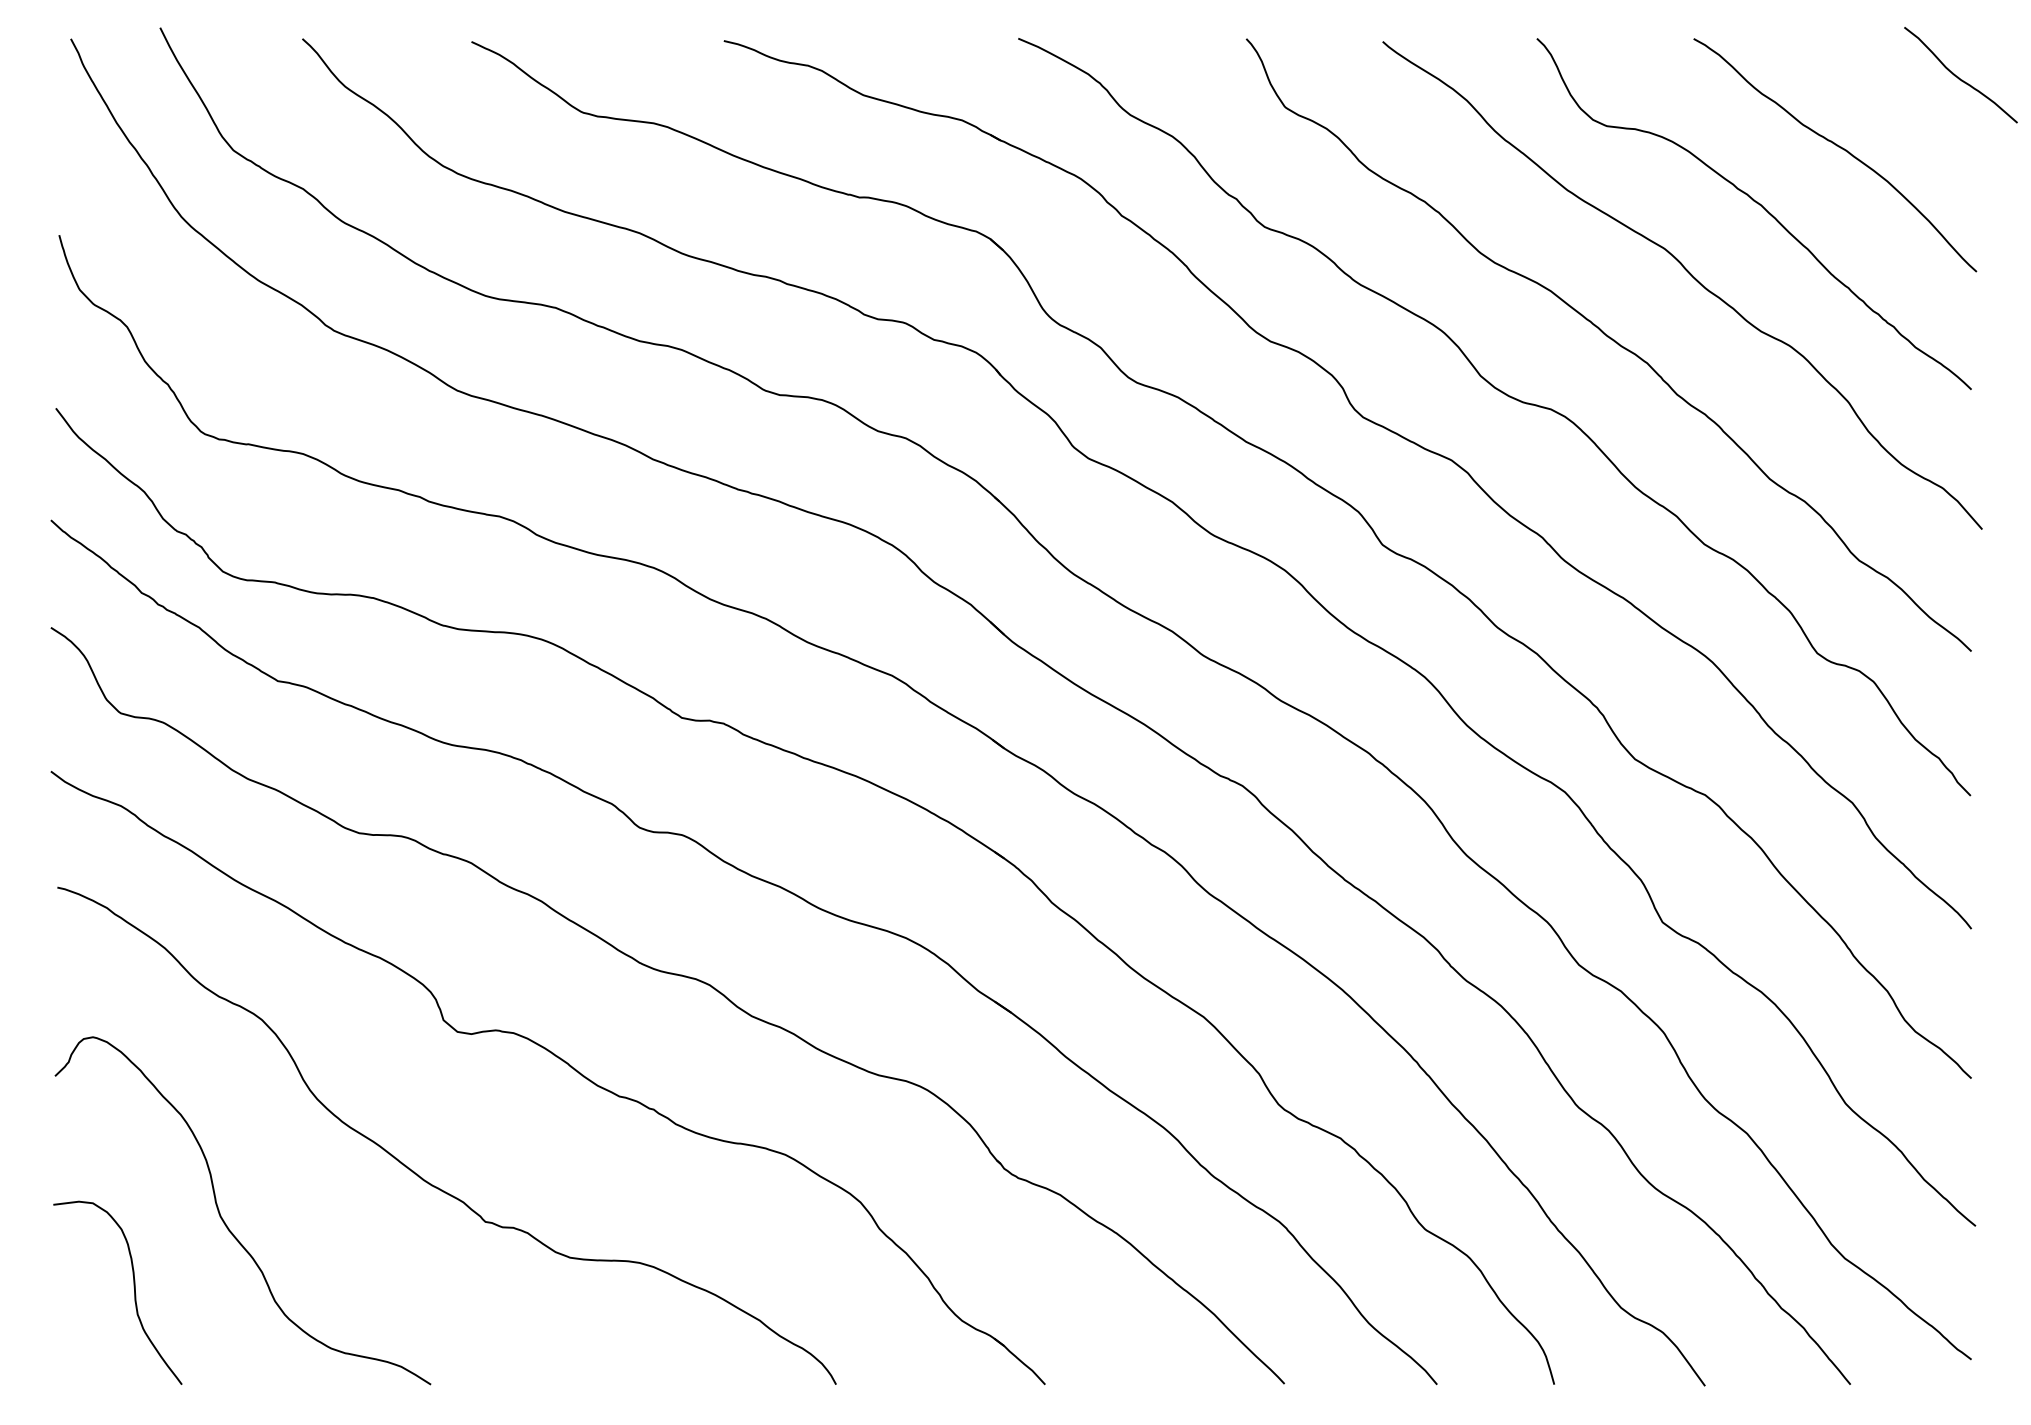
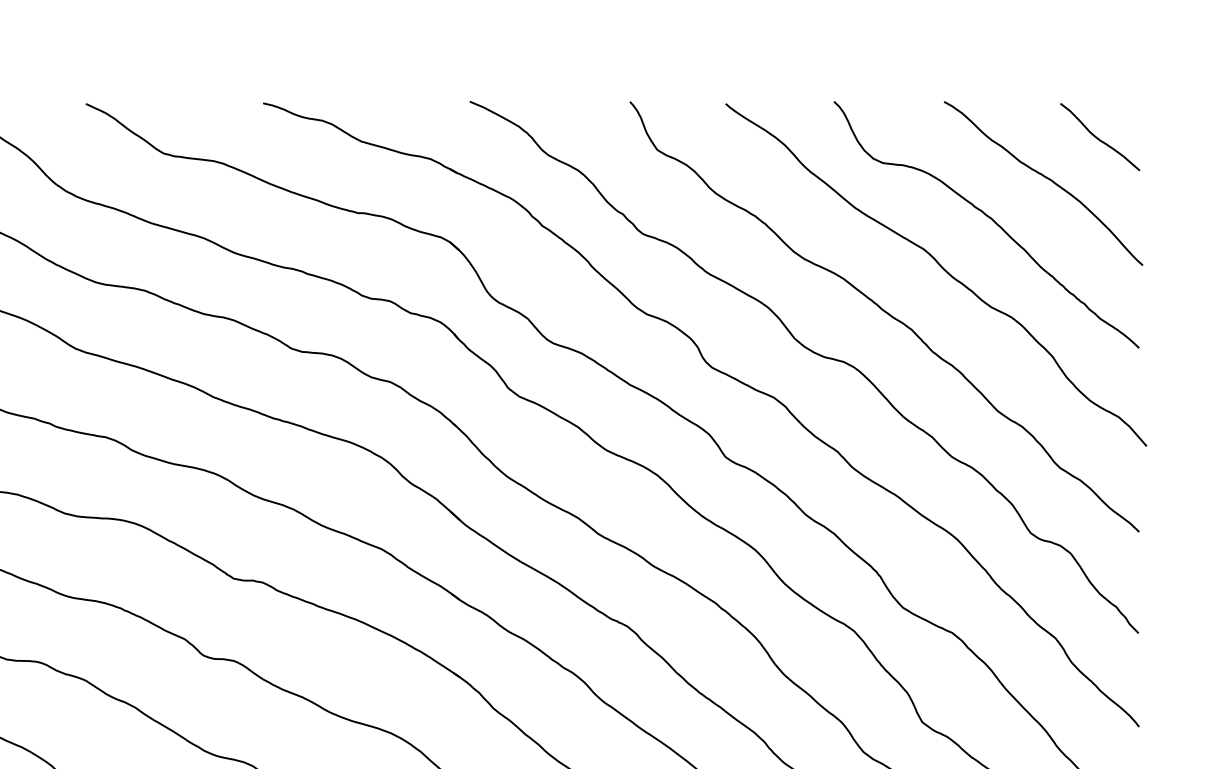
curve: (1958, 76) -> (1098, 138), moved

